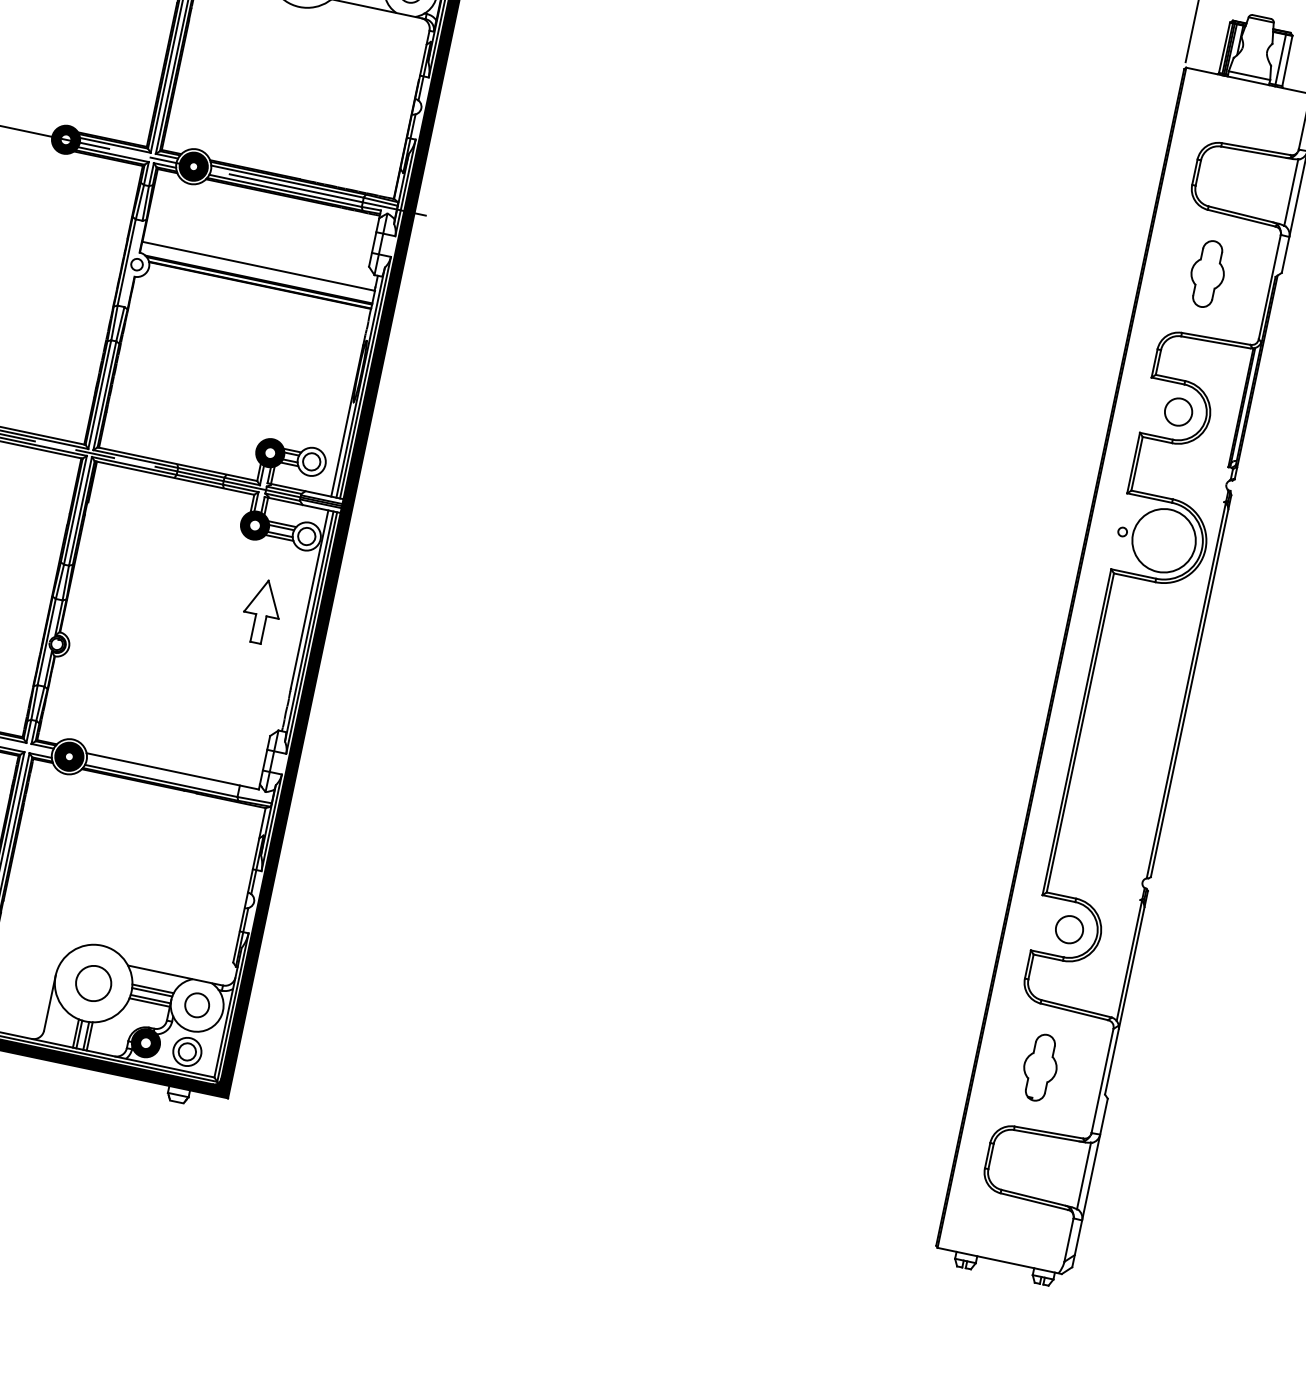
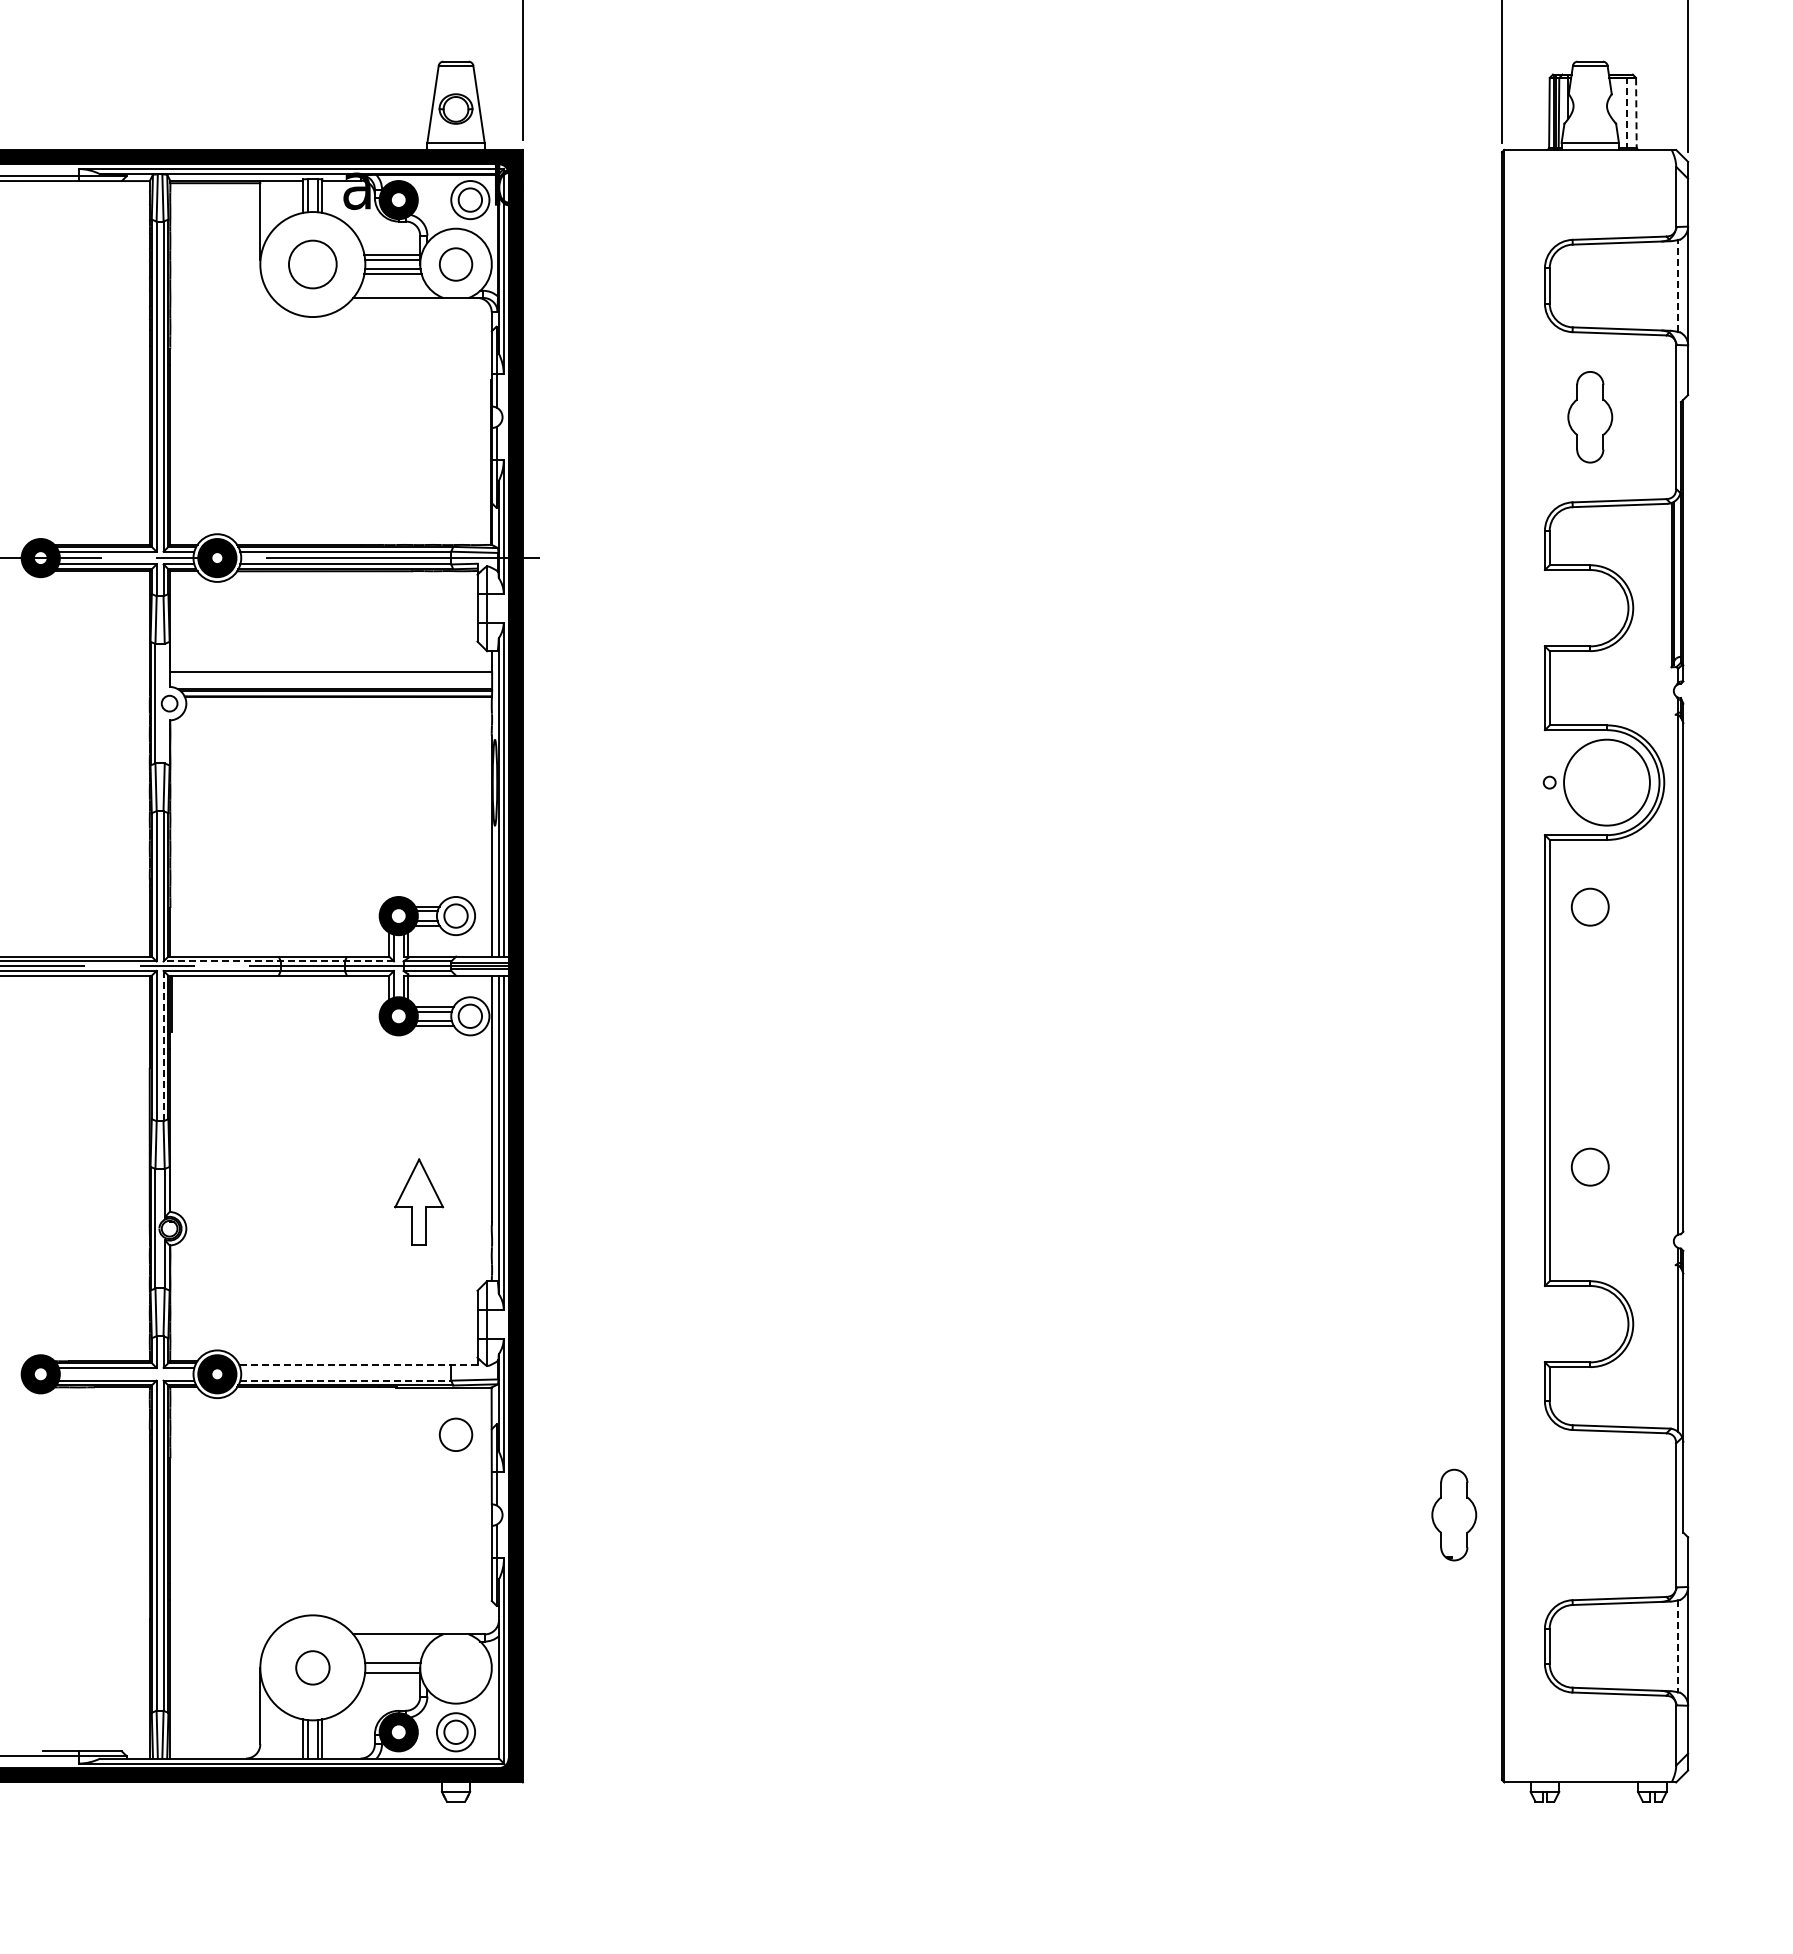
line: (1281, 59) -> (1627, 112), solid -> dashed
line: (1287, 60) -> (1636, 112), solid -> dashed
line: (1291, 192) -> (1678, 285), solid -> dashed
circle: (1178, 411) -> (1589, 906), moved
line: (176, 467) -> (278, 961), solid -> dashed
line: (80, 510) -> (163, 1045), solid -> dashed
part: (262, 611) -> (419, 1201), moved
line: (172, 771) -> (357, 1364), solid -> dashed
line: (161, 780) -> (346, 1380), solid -> dashed
circle: (1069, 929) -> (1589, 1166), moved
circle: (93, 983) -> (312, 1667), size x0.7
line: (152, 988) -> (392, 1658), removed
line: (149, 1002) -> (392, 1677), removed
circle: (196, 1005) -> (455, 1434), moved
part: (1040, 1067) -> (1454, 1514), moved
line: (1084, 1176) -> (1678, 1646), solid -> dashed

